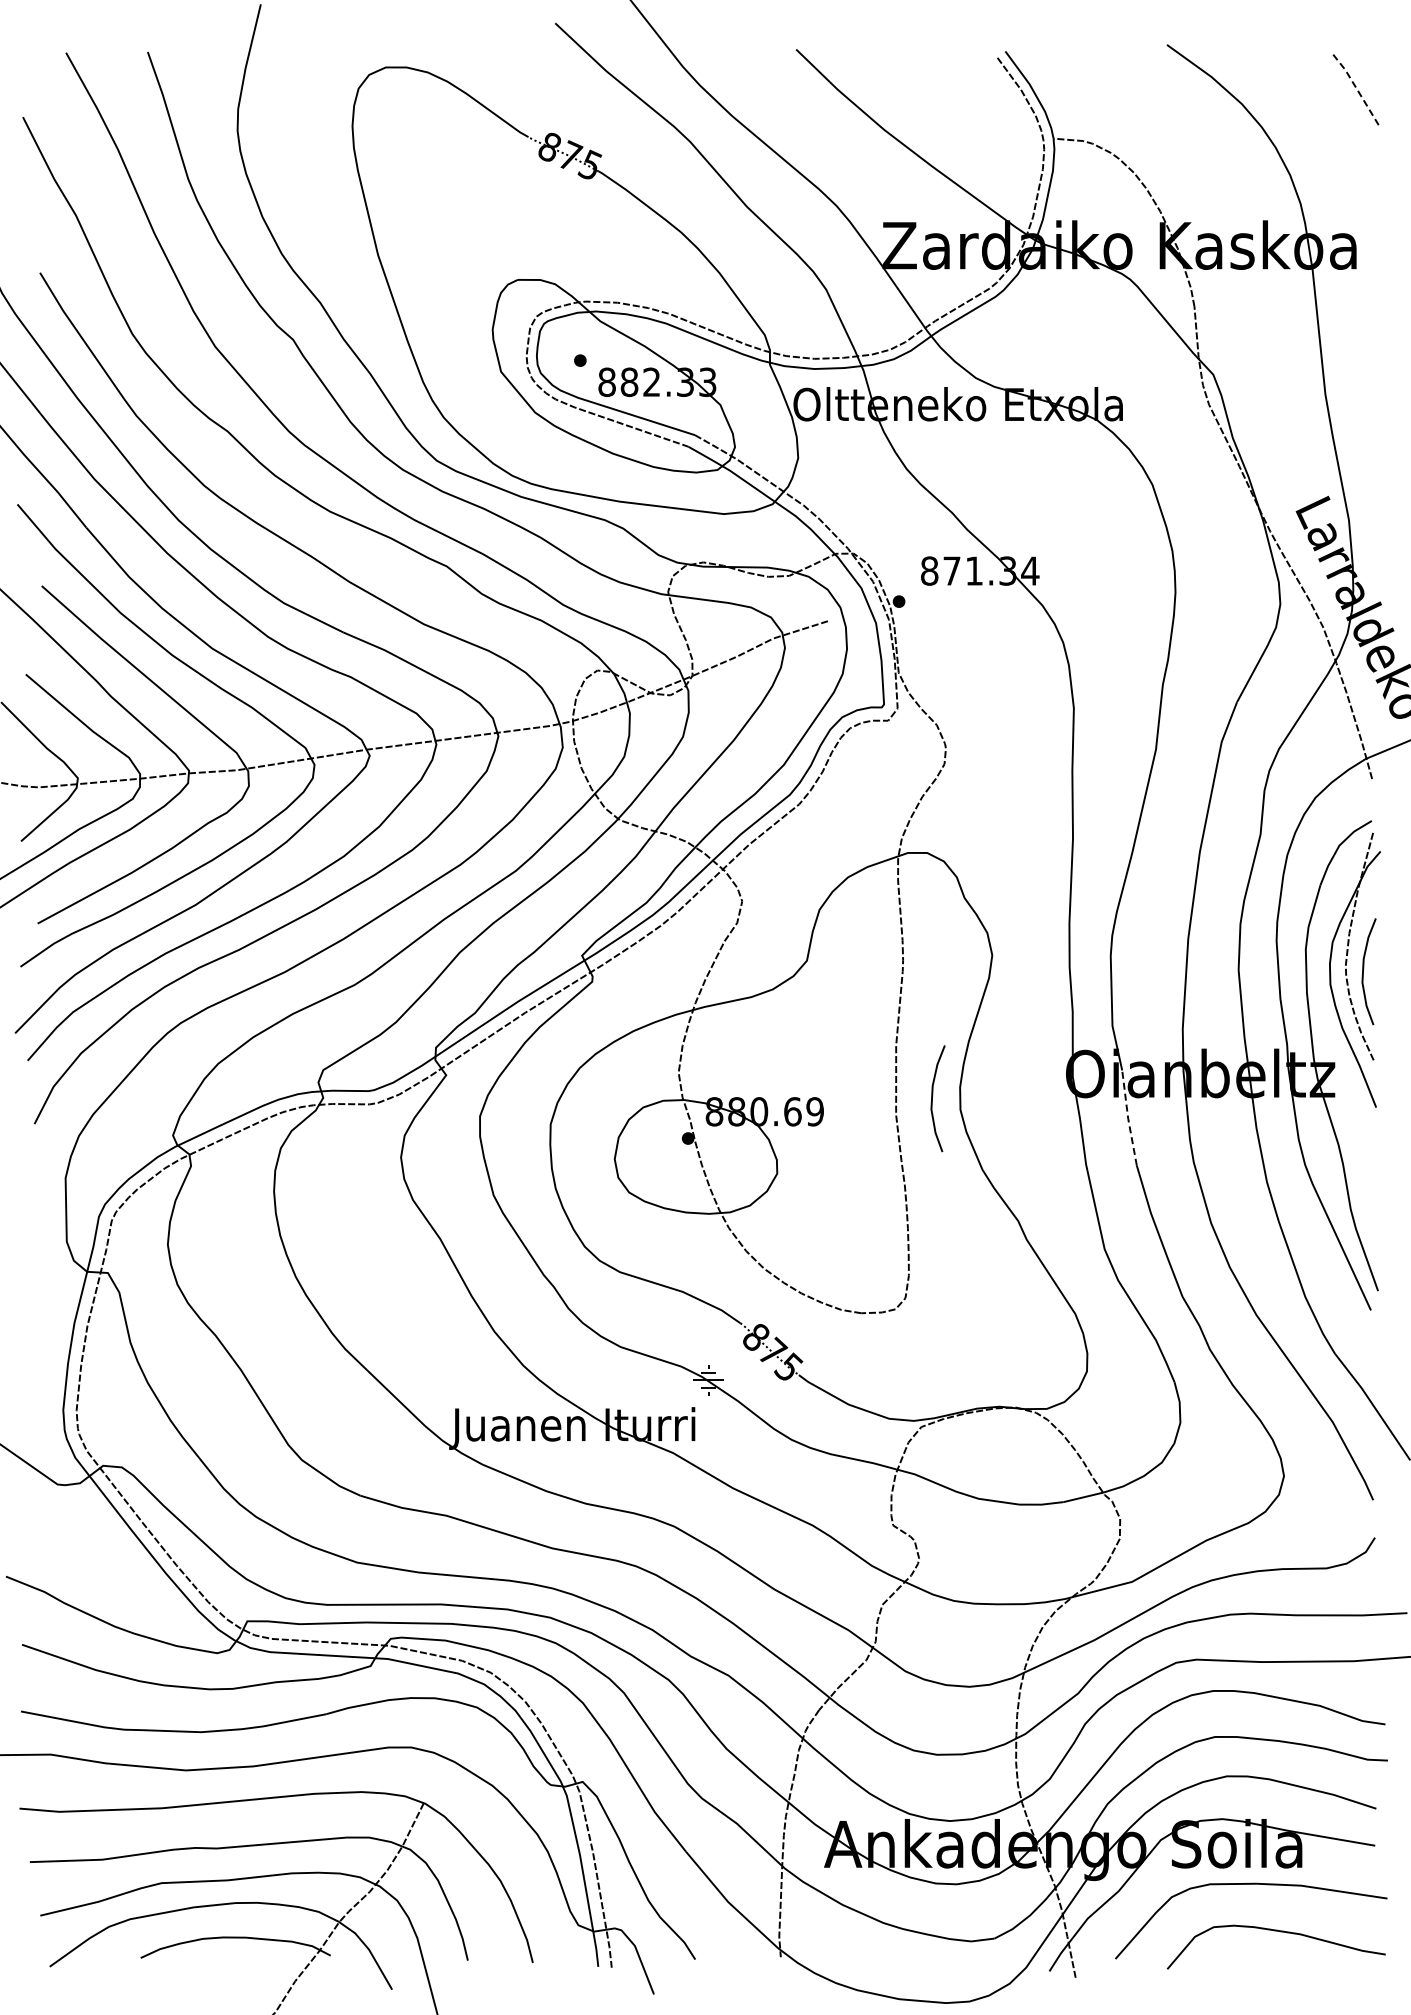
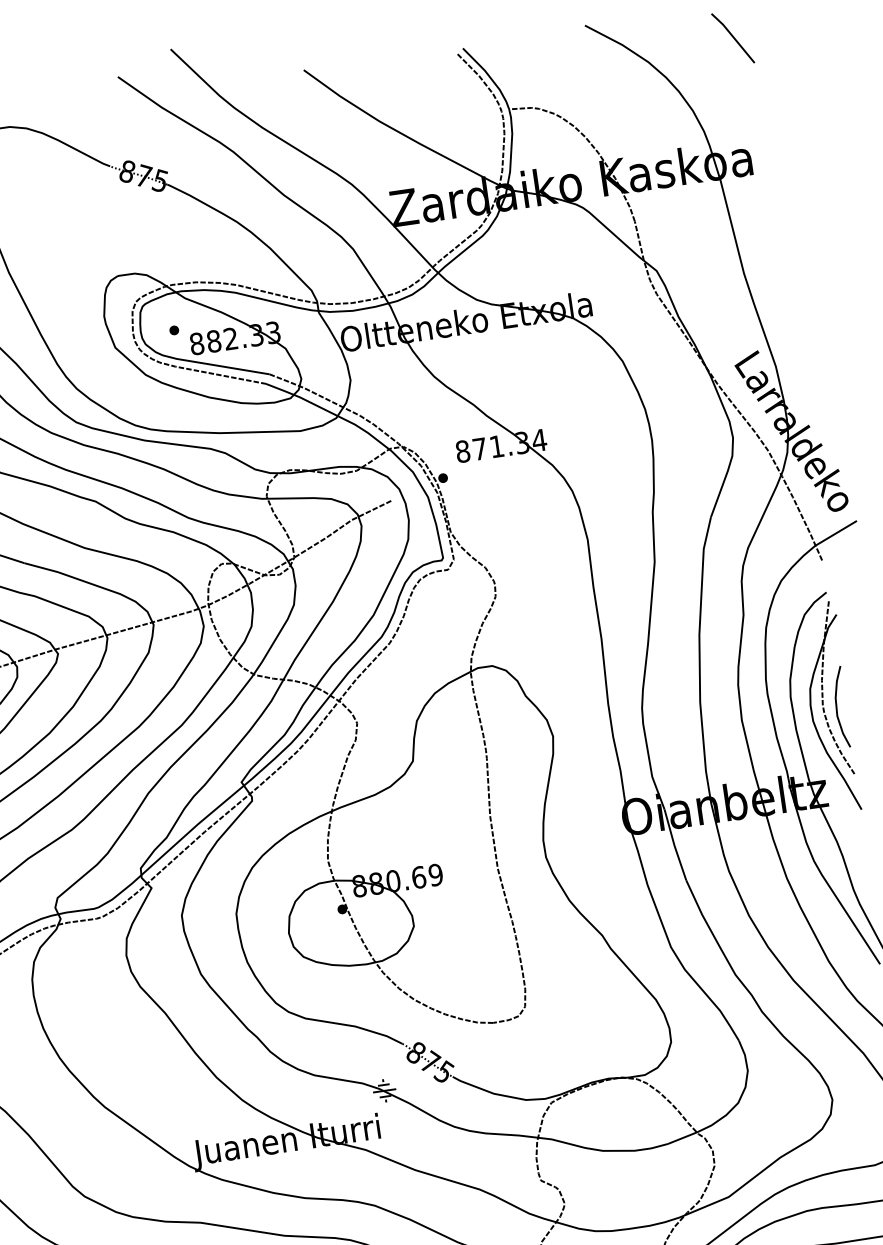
line: (1356, 87) -> (733, 36), dashed -> solid
curve: (933, 1095) -> (524, 849), removed
line: (1128, 1119) -> (674, 846), dashed -> solid

